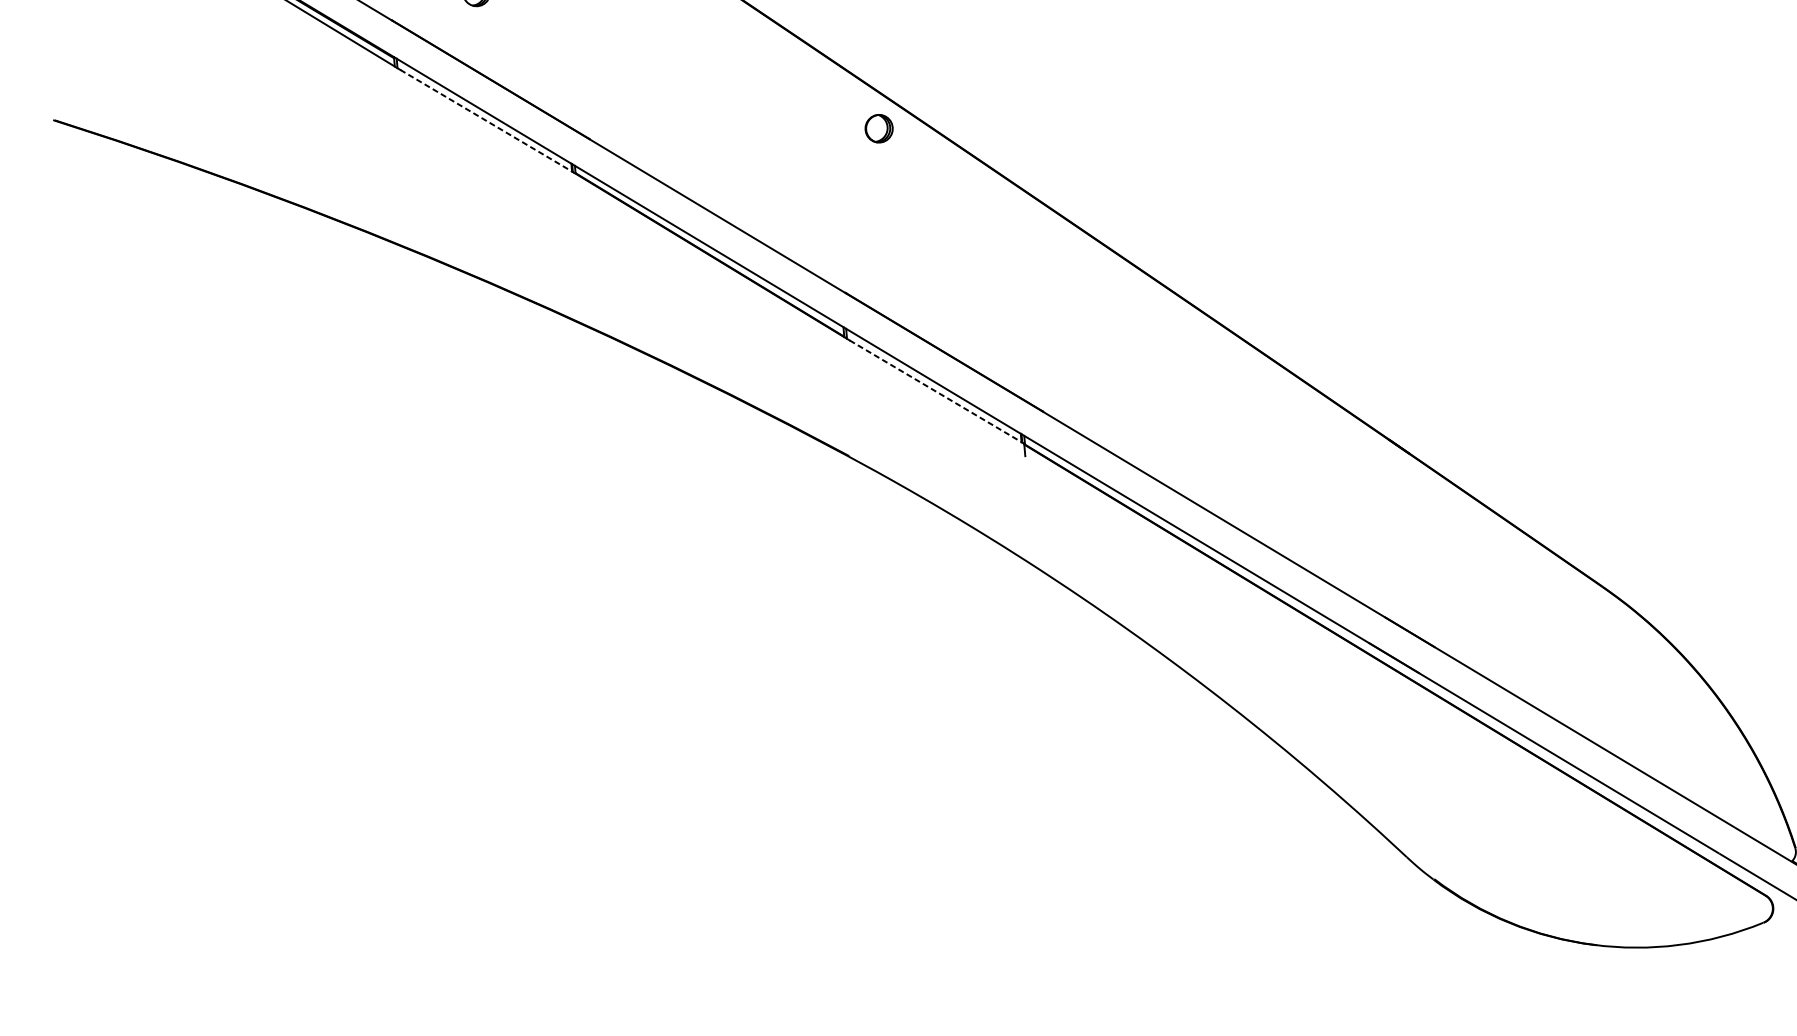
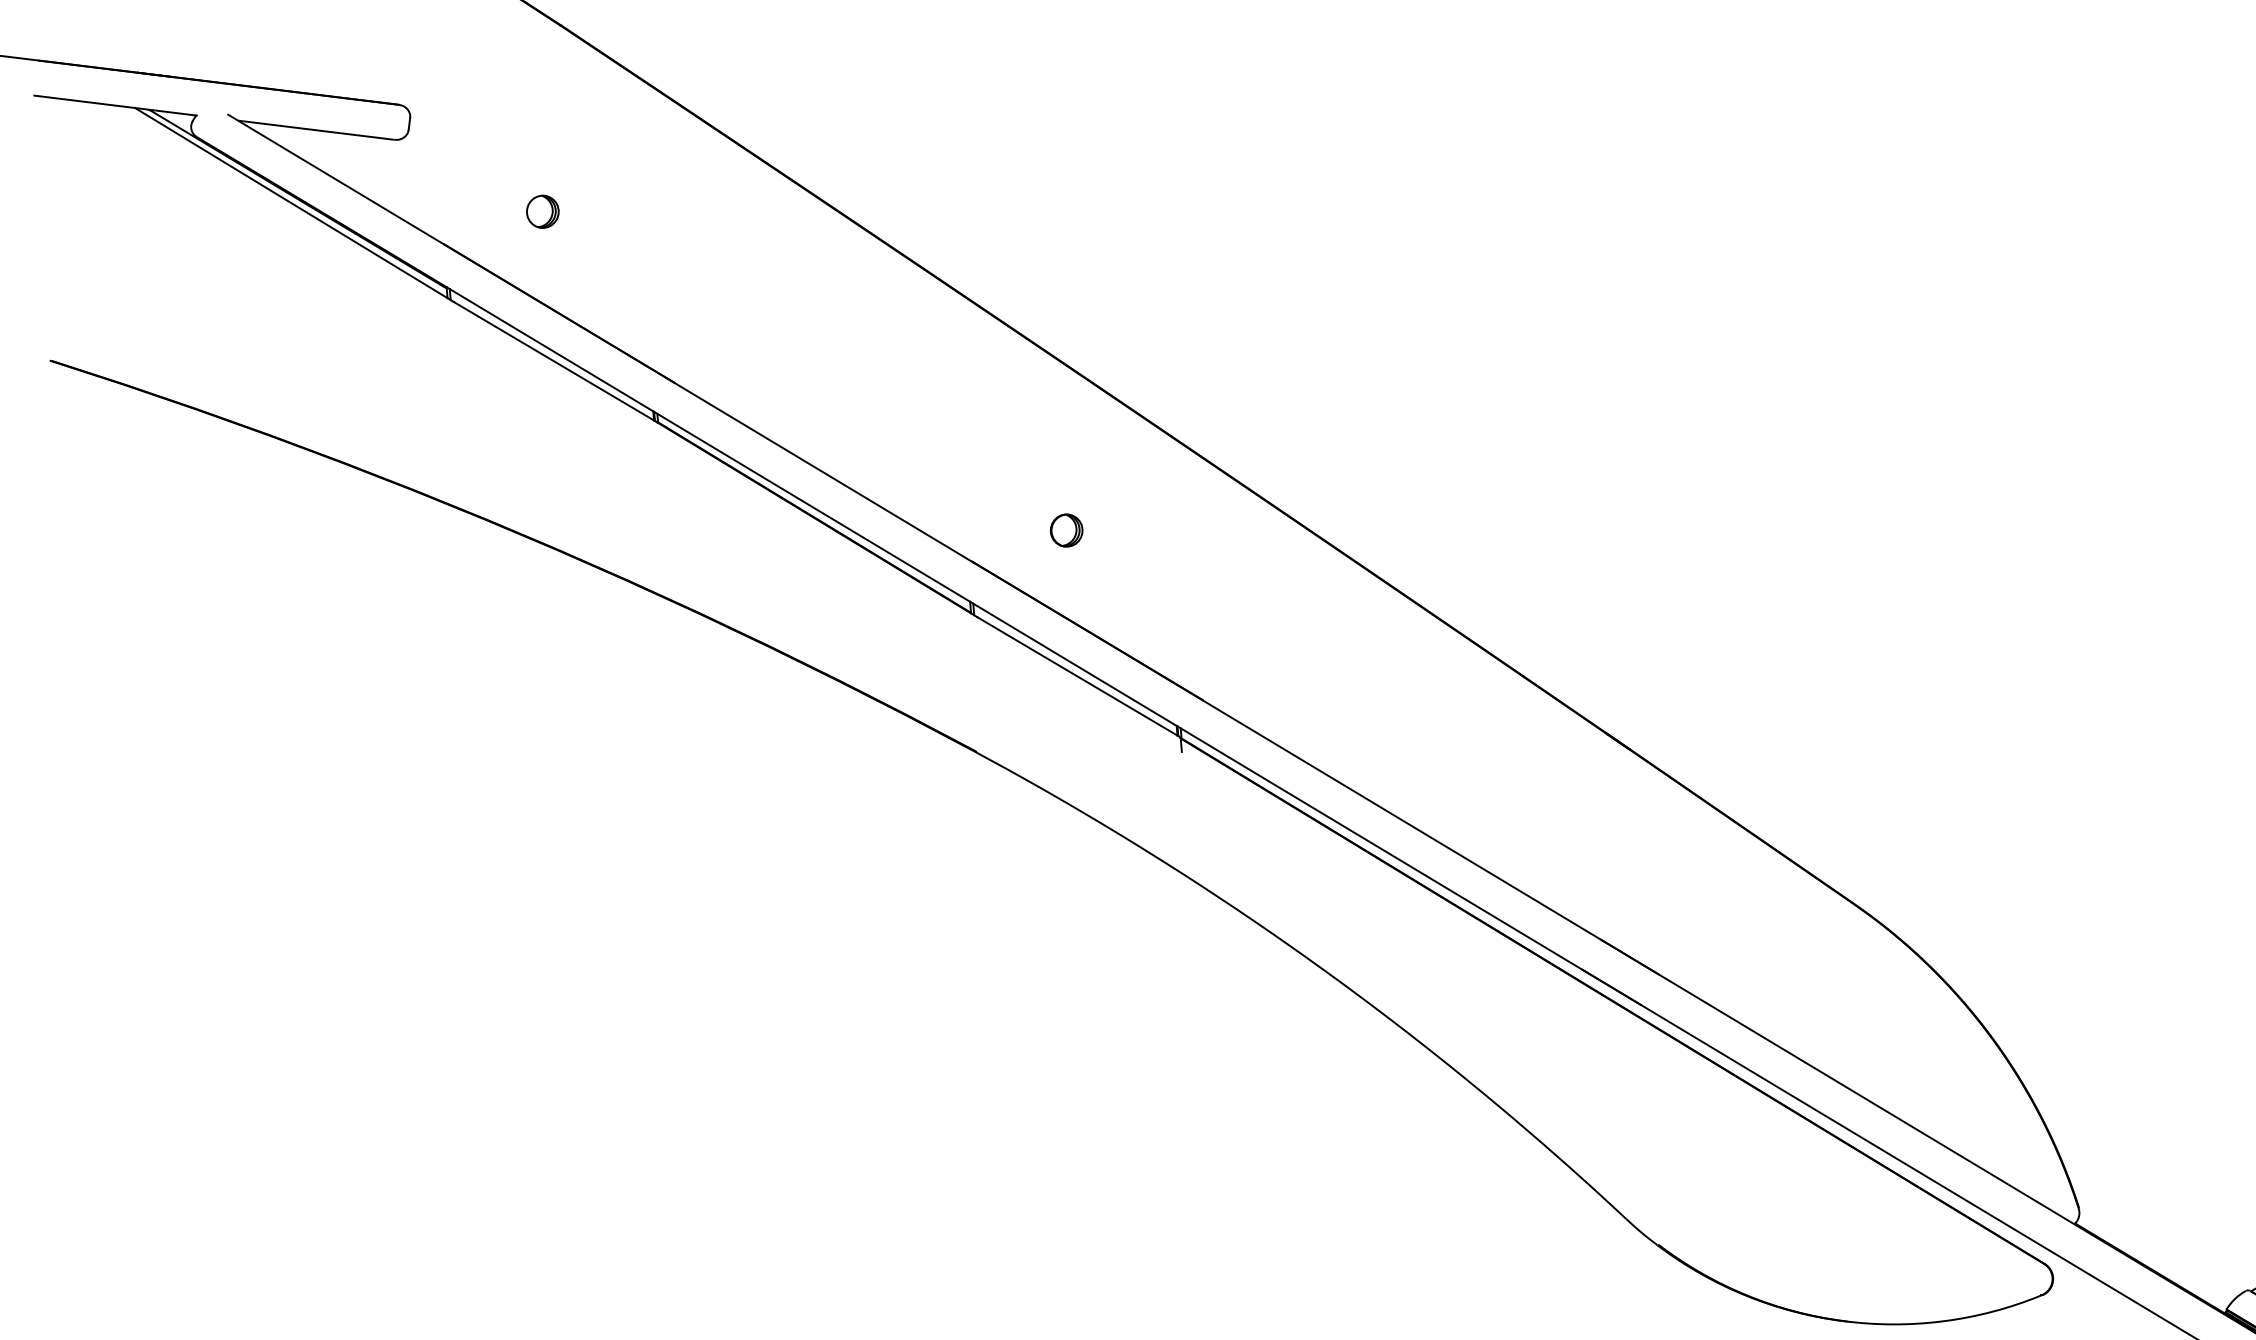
line: (487, 121) -> (555, 362), dashed -> solid
part: (879, 128) -> (1066, 530), moved
line: (937, 392) -> (1079, 677), dashed -> solid

